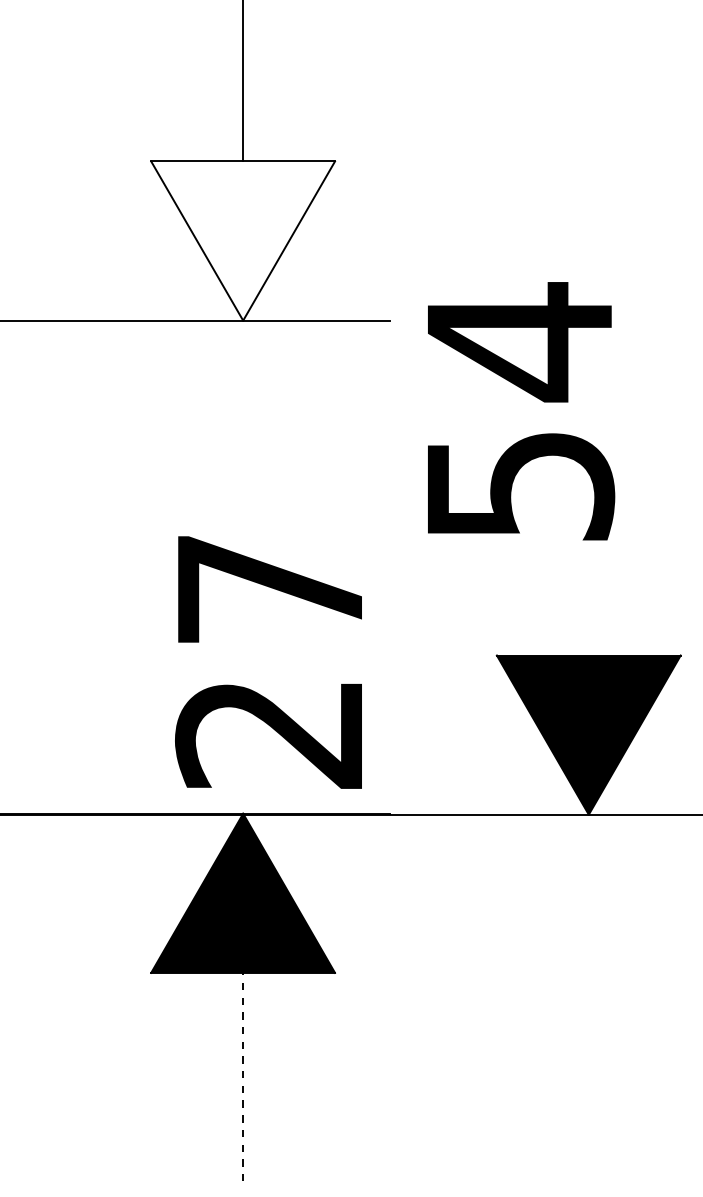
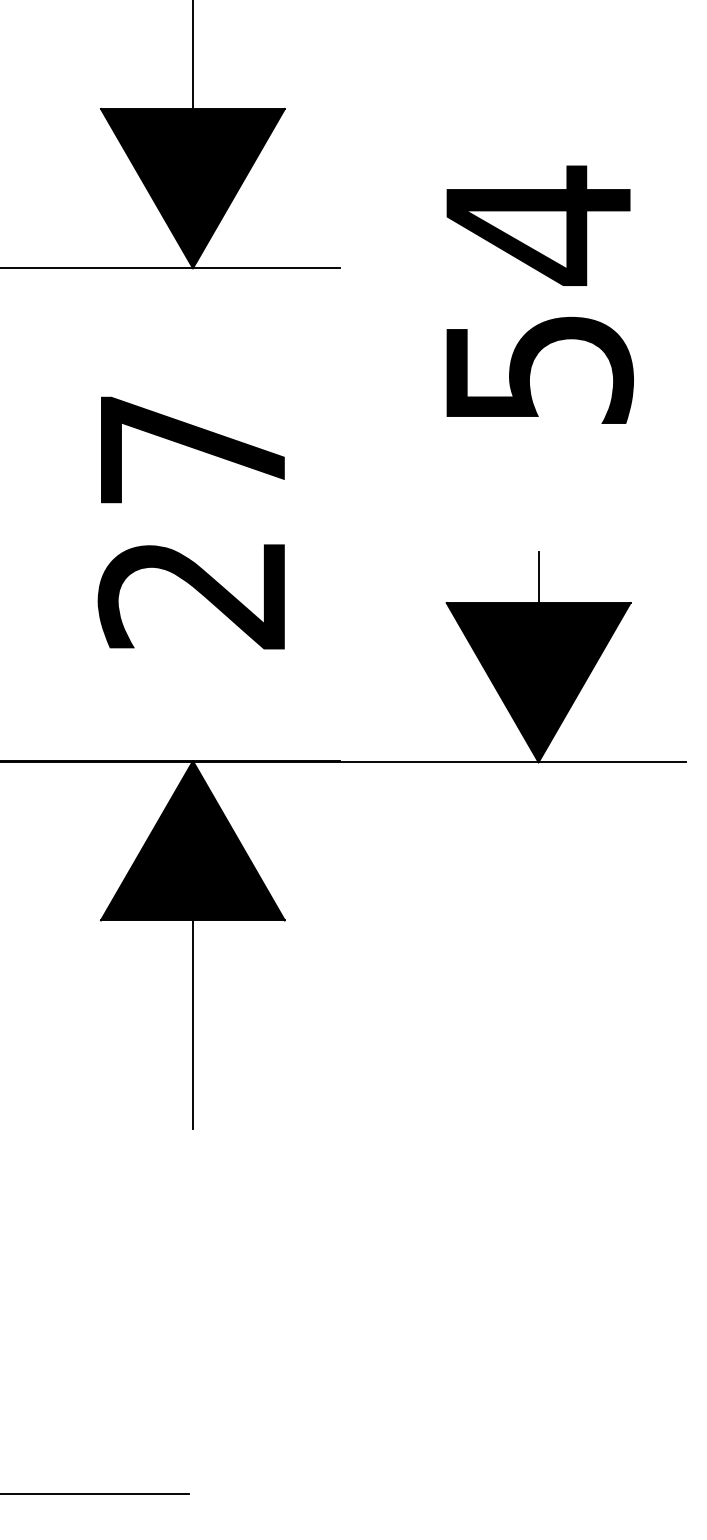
fill: (242, 240) -> (192, 188), added
text: (520, 410) -> (539, 294), moved
line: (588, 629) -> (538, 577), added
text: (267, 661) -> (190, 522), moved
line: (242, 1076) -> (192, 1024), dashed -> solid

